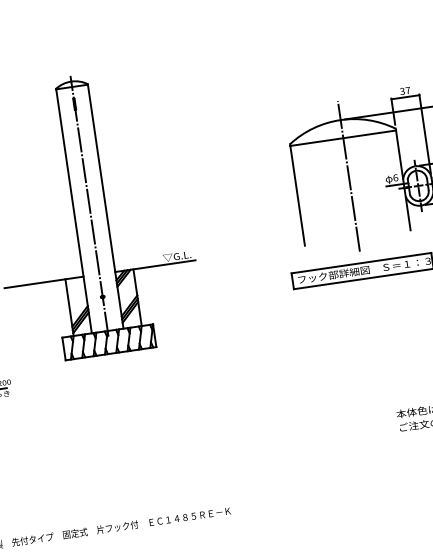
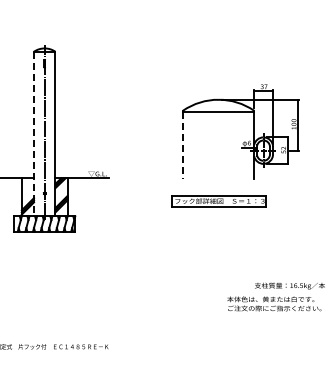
line: (348, 176) -> (218, 137), removed
line: (298, 195) -> (183, 145), solid -> dashed
line: (74, 211) -> (34, 134), solid -> dashed

